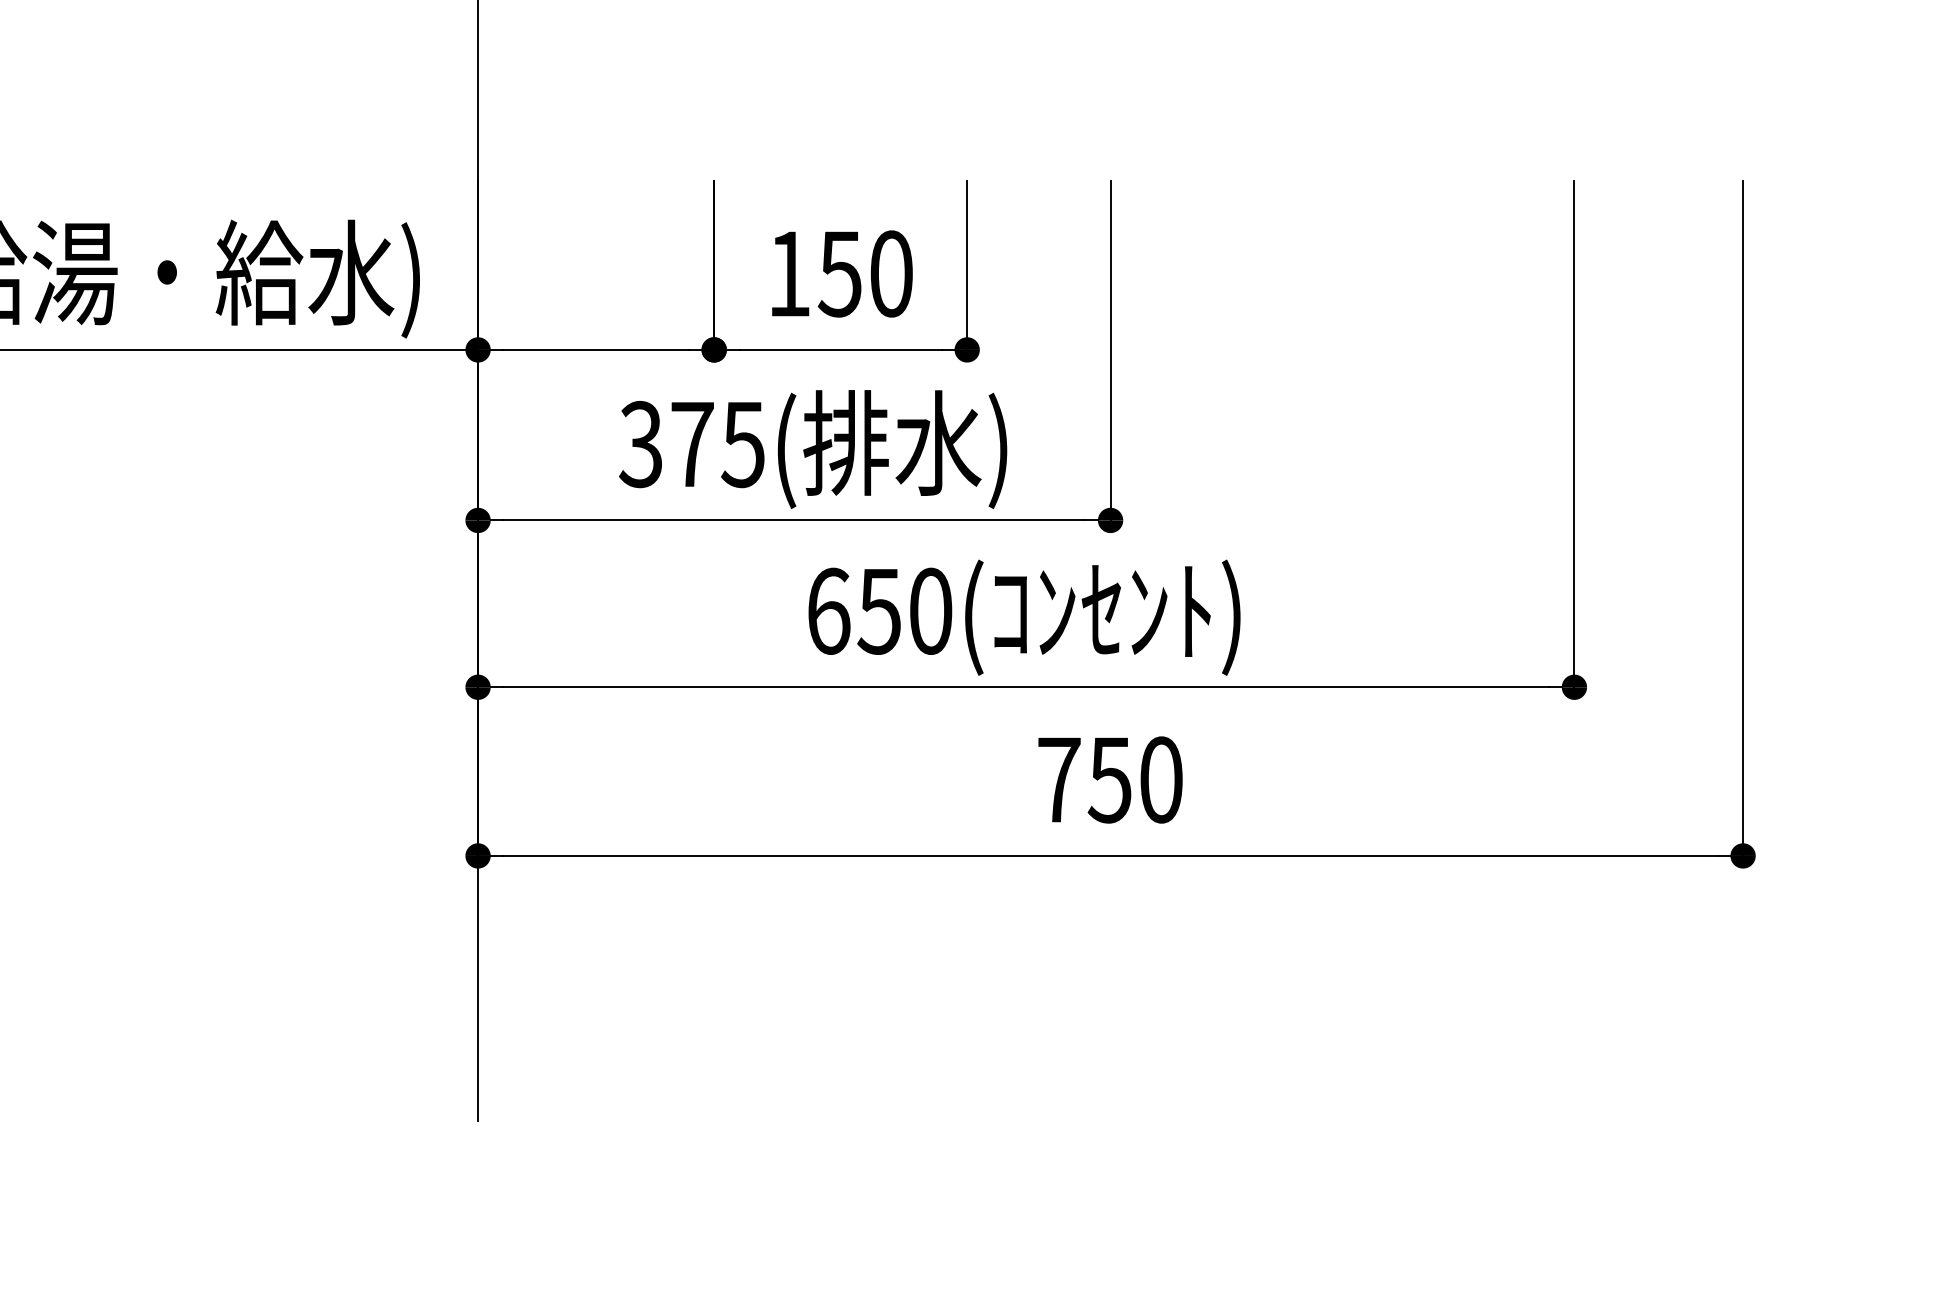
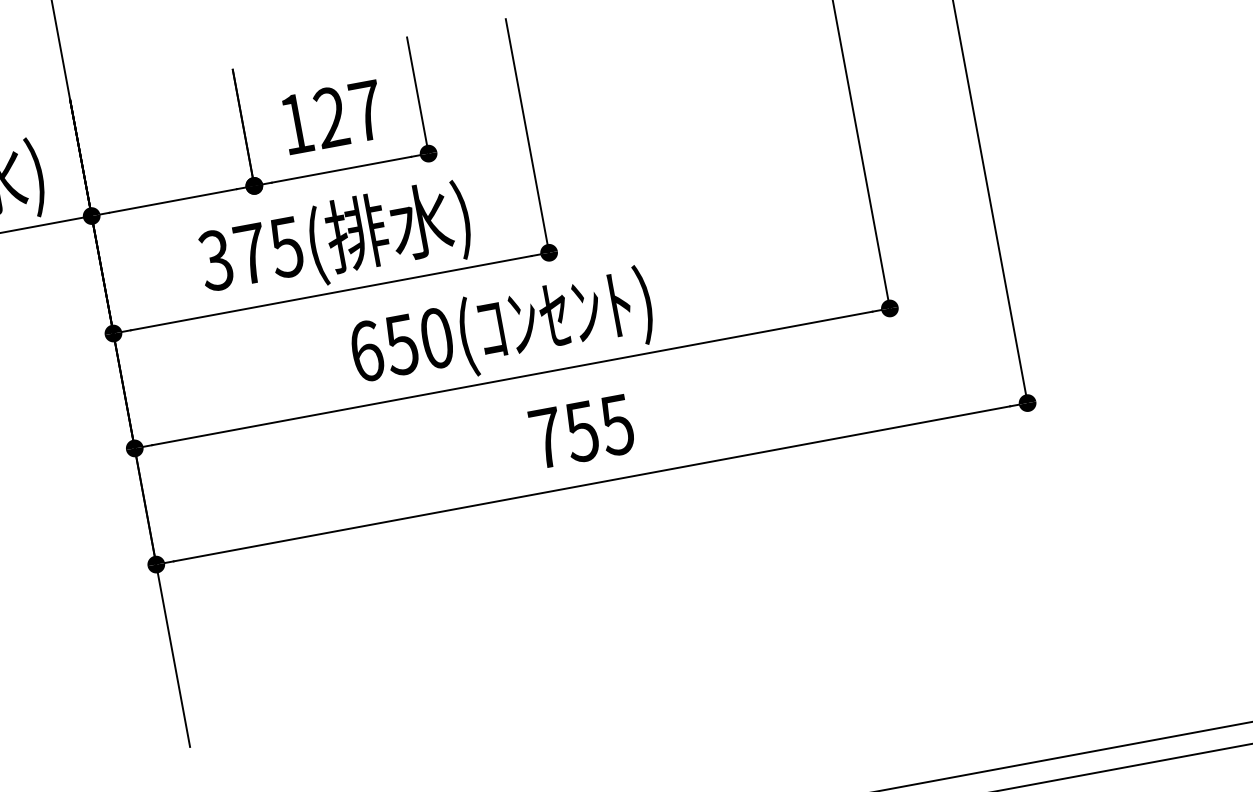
text: (864, 273) -> (348, 114), 150 -> 127
text: (1160, 779) -> (616, 424), 750 -> 755

